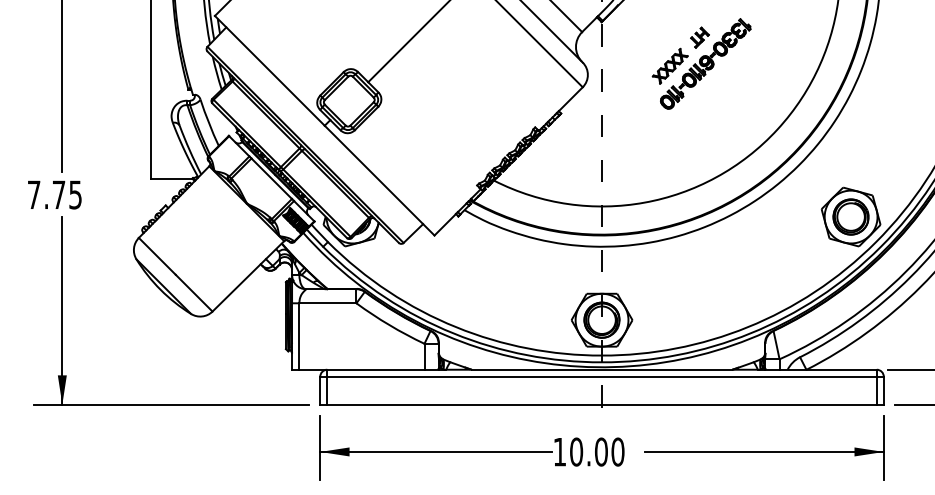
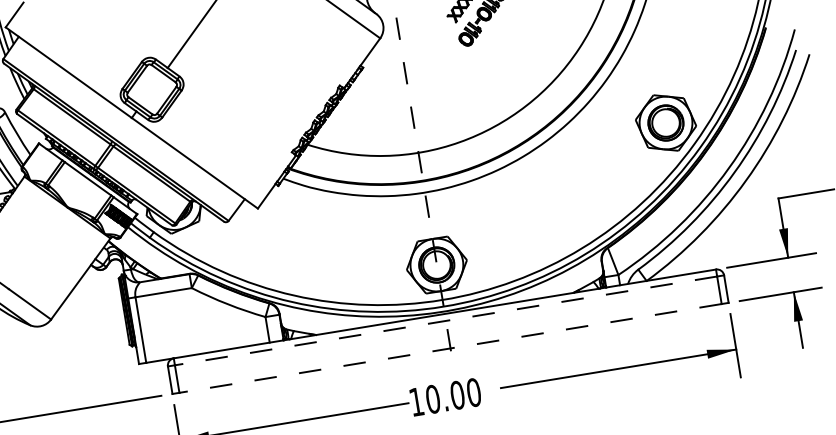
line: (602, 376) -> (446, 320), solid -> dashed
line: (602, 404) -> (450, 348), solid -> dashed

